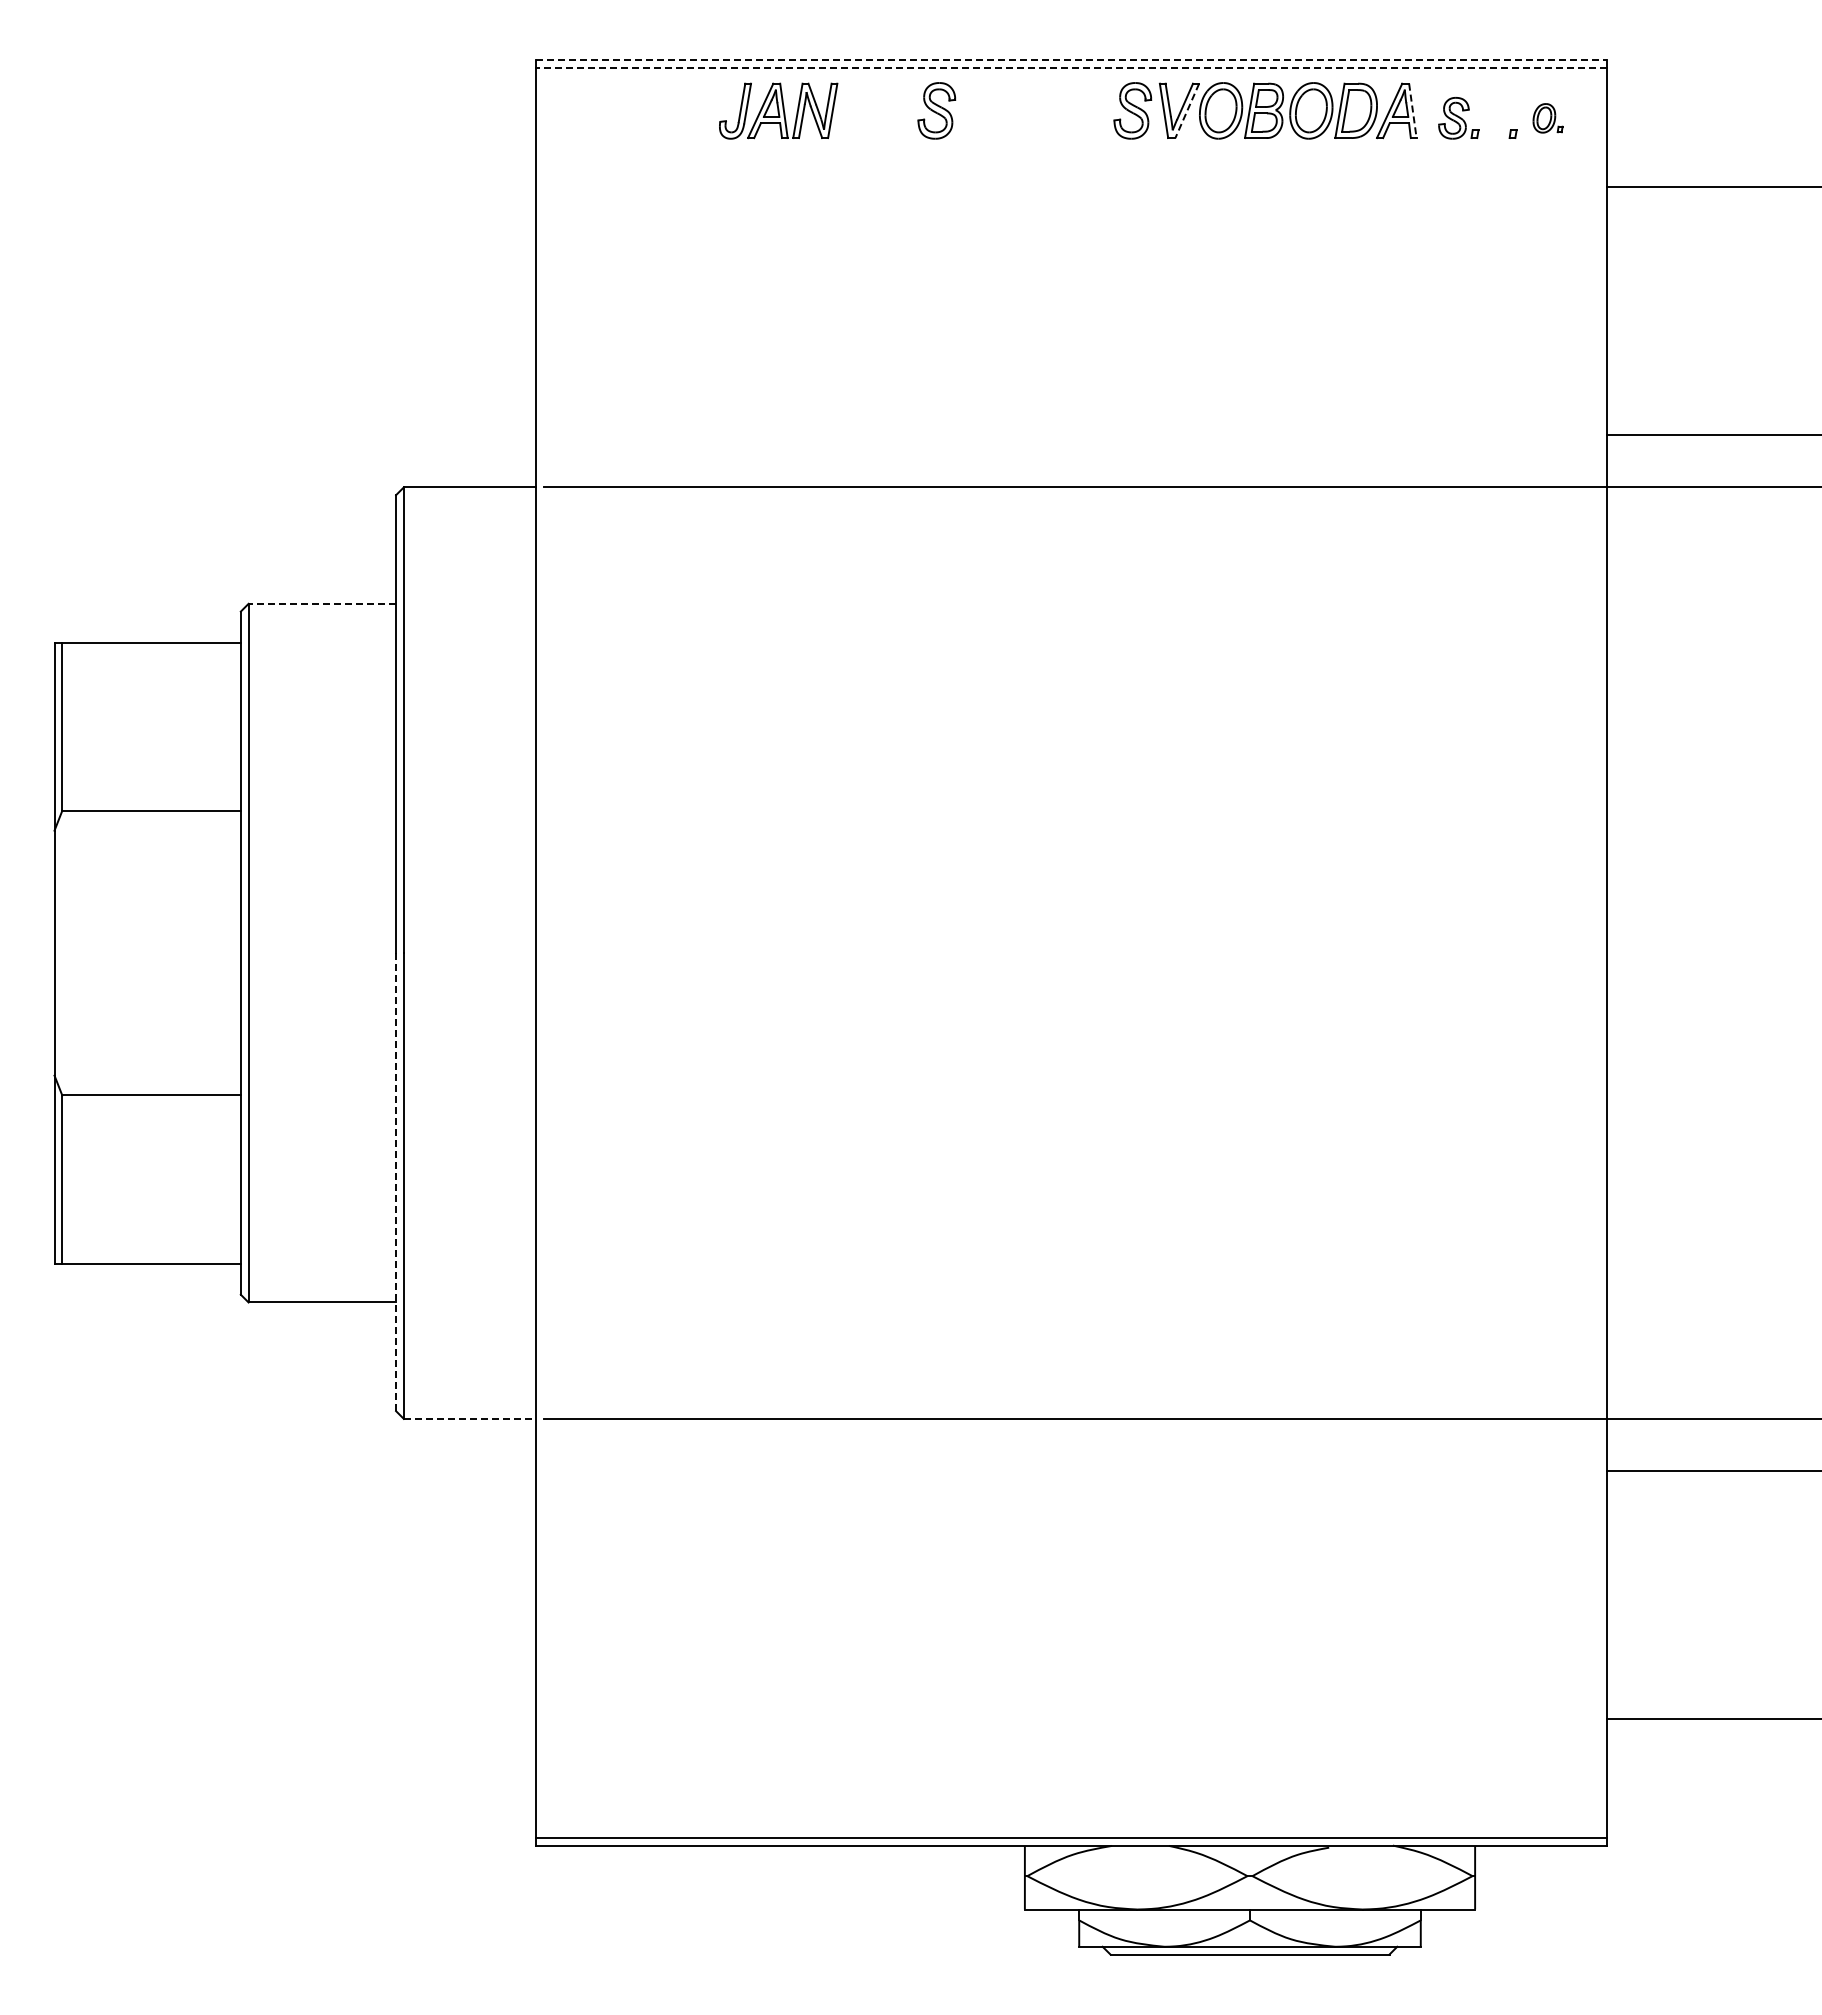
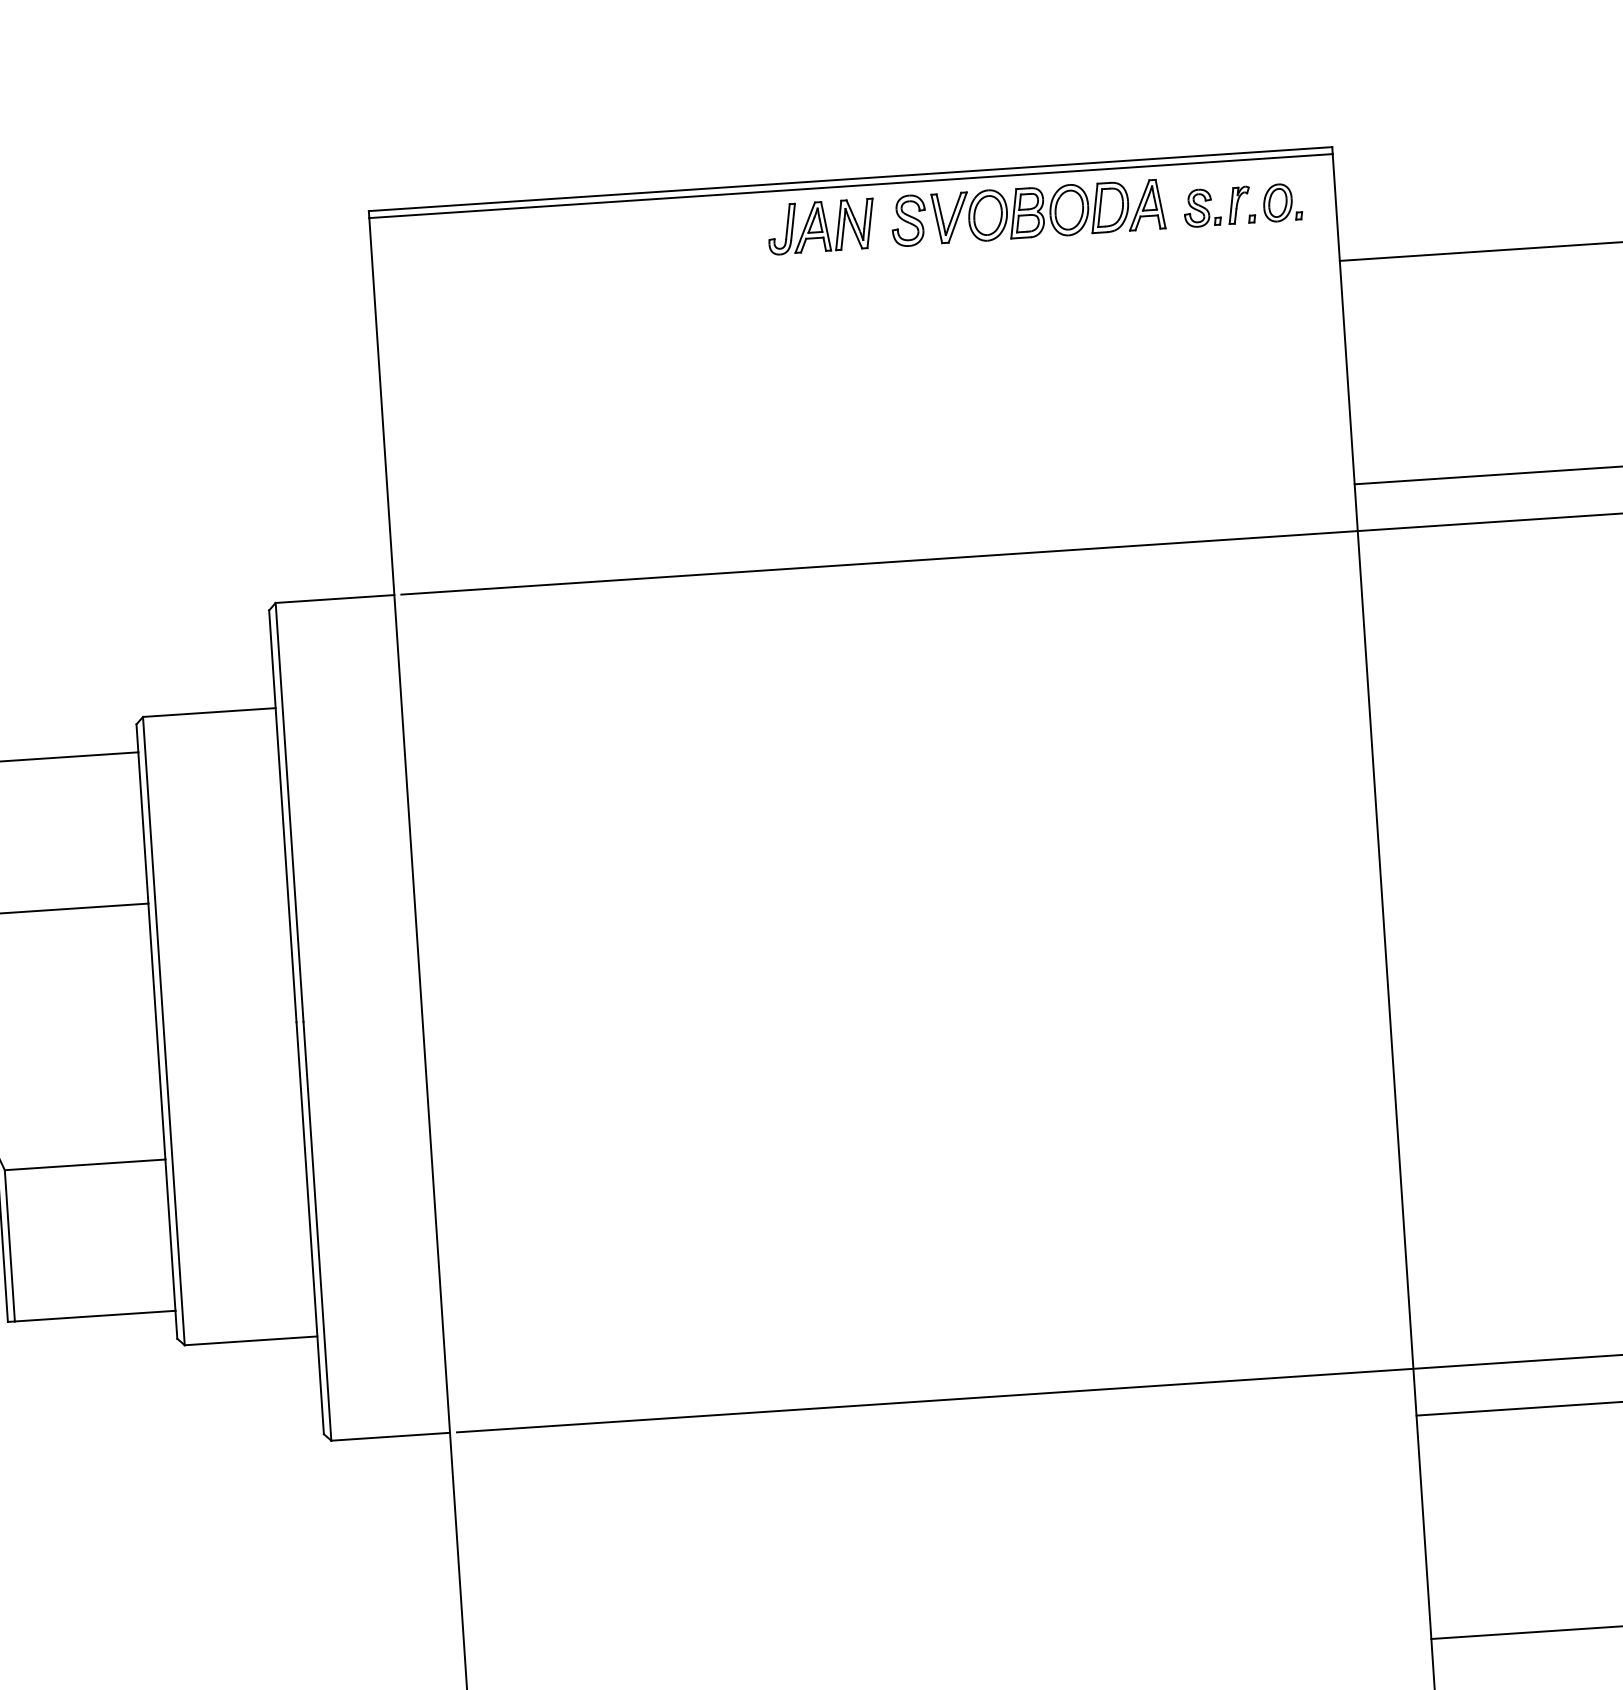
line: (1071, 60) -> (850, 179), dashed -> solid
line: (1071, 68) -> (851, 186), dashed -> solid
part: (778, 110) -> (821, 226), moved
part: (936, 110) -> (732, 232), removed
line: (1187, 110) -> (957, 217), dashed -> solid
line: (1412, 111) -> (1160, 204), dashed -> solid
part: (1499, 117) -> (1238, 204), added
part: (1547, 118) -> (1282, 202), size x1.43
line: (322, 603) -> (209, 712), dashed -> solid
line: (396, 1181) -> (310, 1227), dashed -> solid
line: (469, 1418) -> (390, 1436), dashed -> solid

